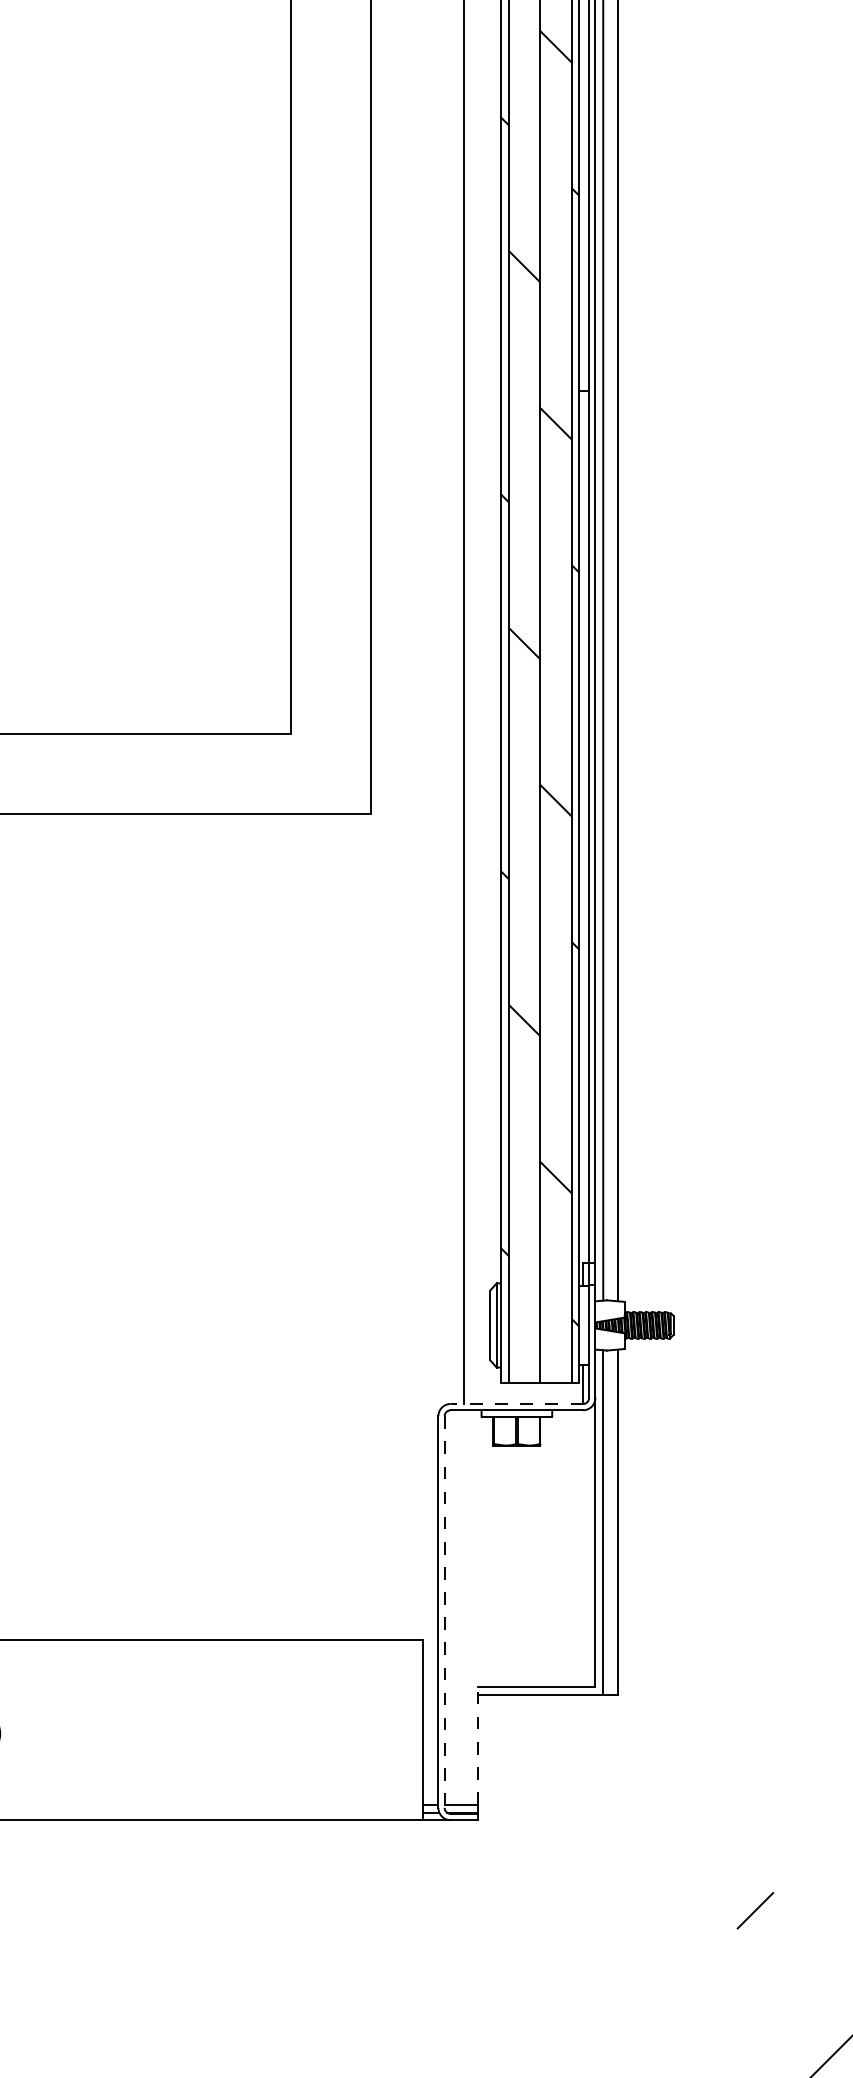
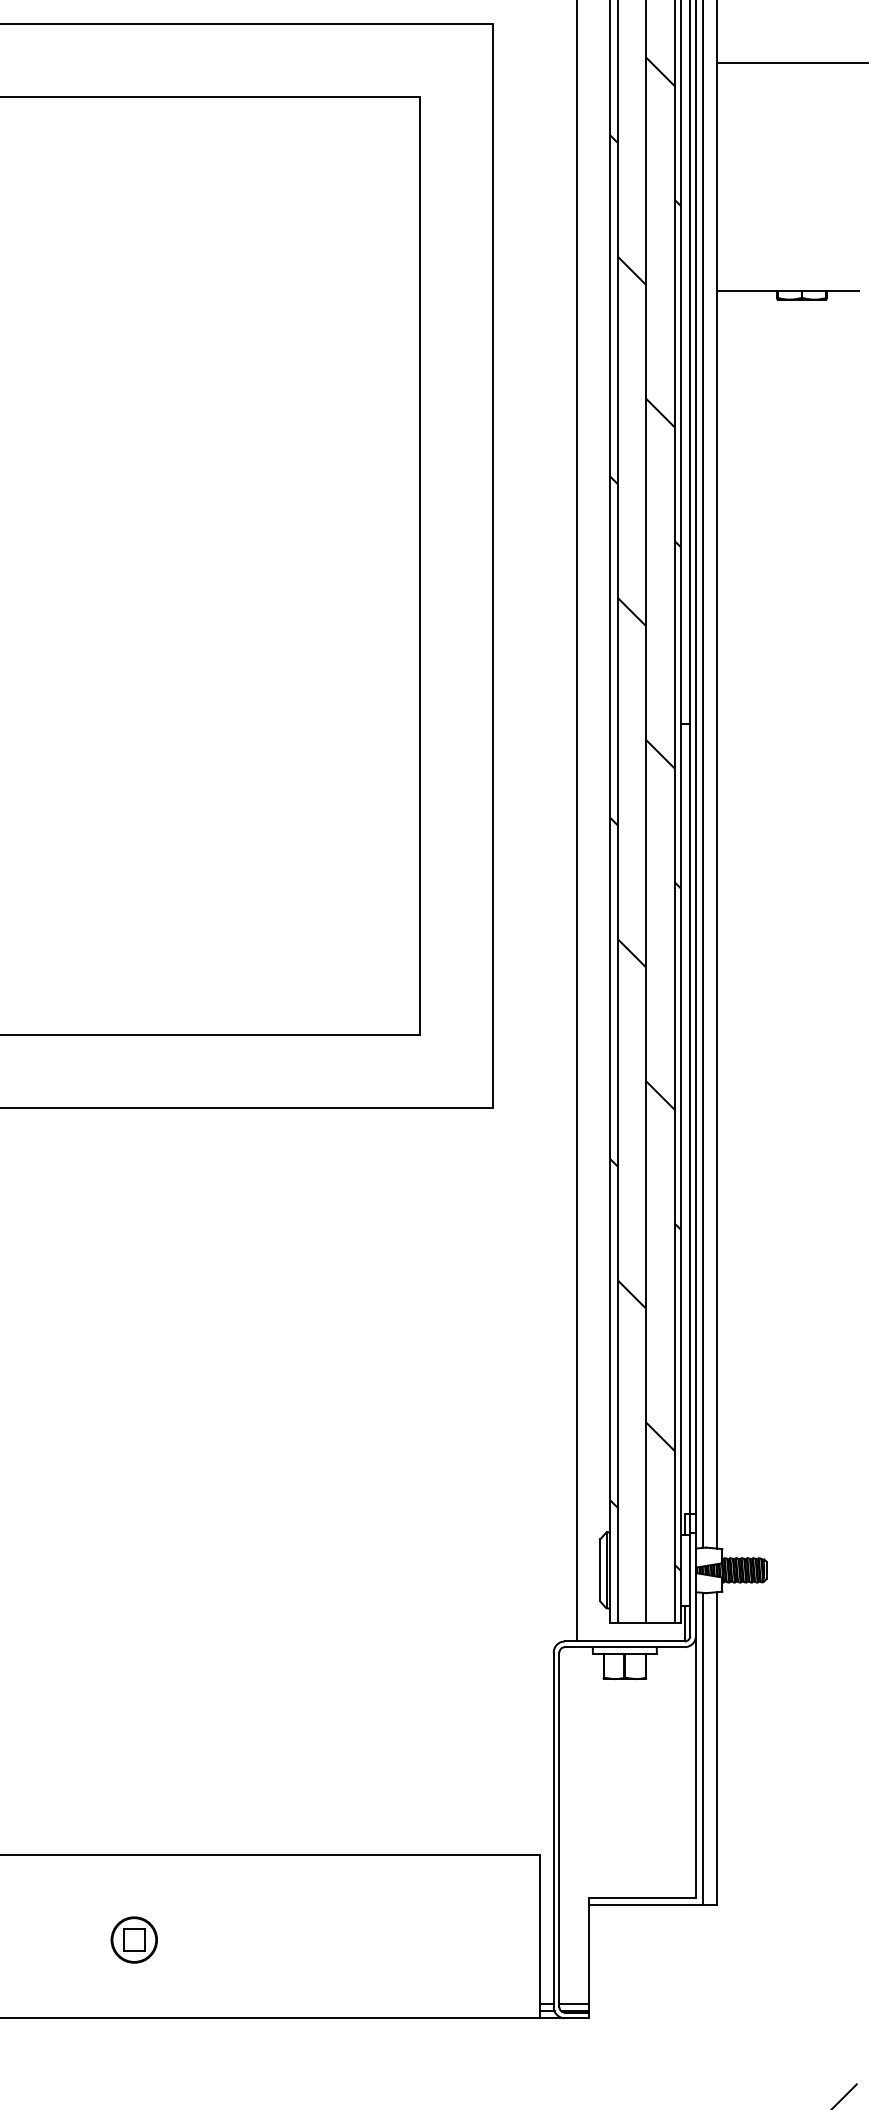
line: (516, 1404) -> (624, 1641), dashed -> solid
line: (444, 1612) -> (559, 1830), dashed -> solid
line: (477, 1745) -> (589, 1950), dashed -> solid

